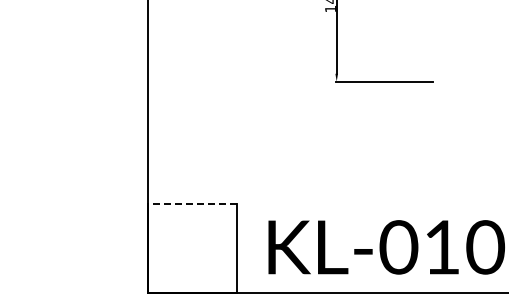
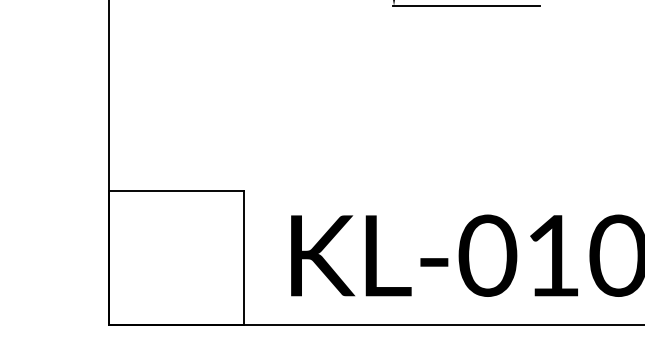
line: (192, 204) -> (176, 191), dashed -> solid

